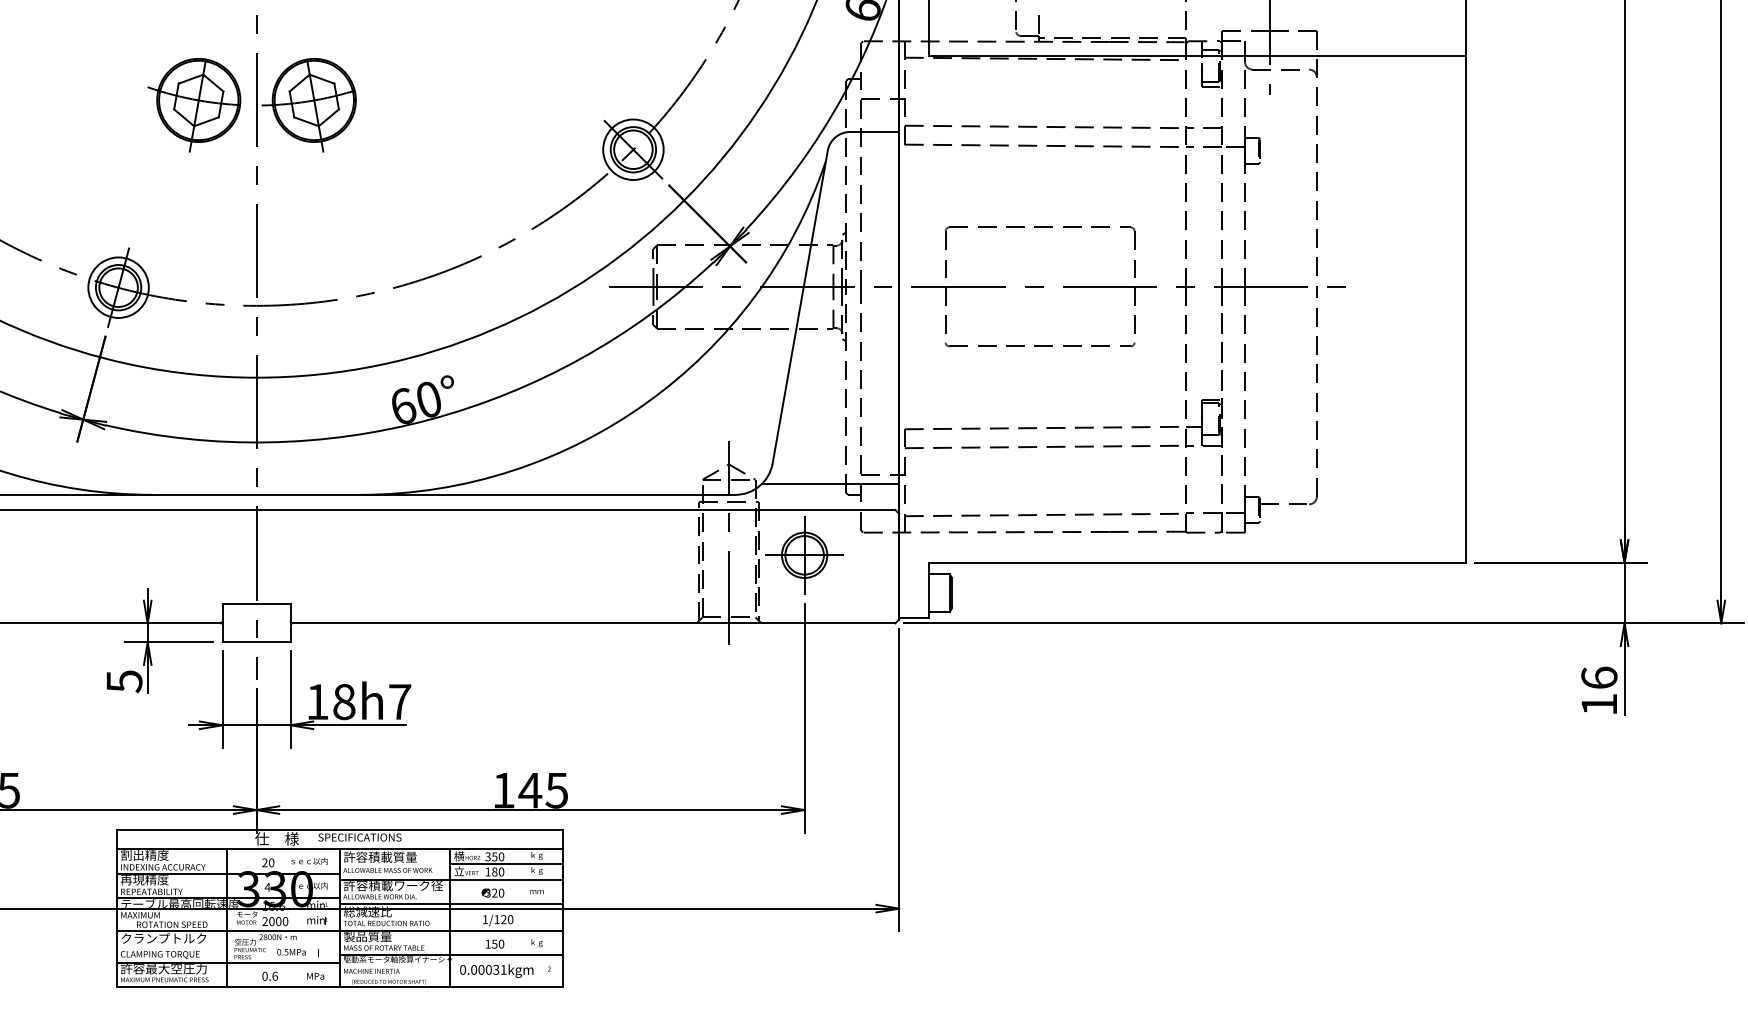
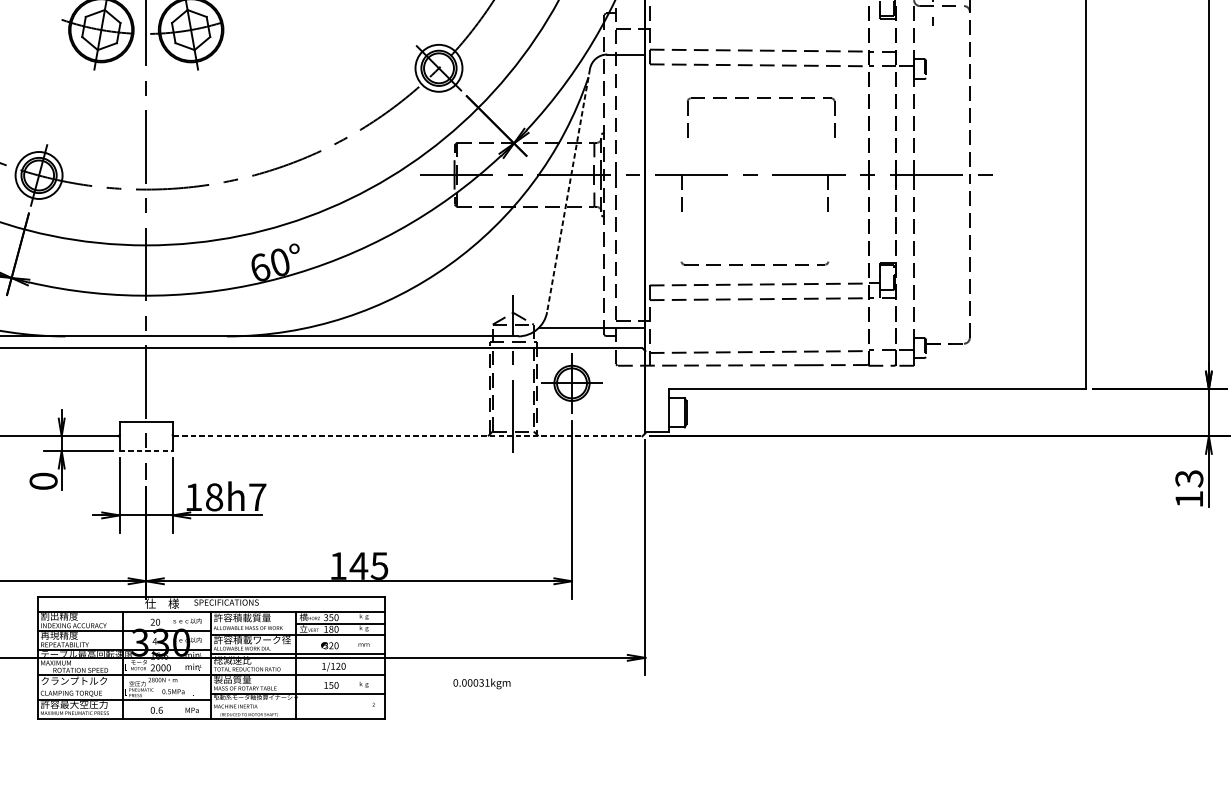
part: (1039, 227) -> (760, 98), moved
line: (800, 307) -> (568, 190), solid -> dashed
part: (1039, 344) -> (754, 263), moved
line: (593, 623) -> (407, 436), solid -> dashed
line: (257, 642) -> (146, 451), solid -> dashed
text: (1599, 677) -> (1189, 478), 16 -> 13
text: (124, 681) -> (43, 481), 5 -> 0
text: (496, 971) -> (481, 684), moved

